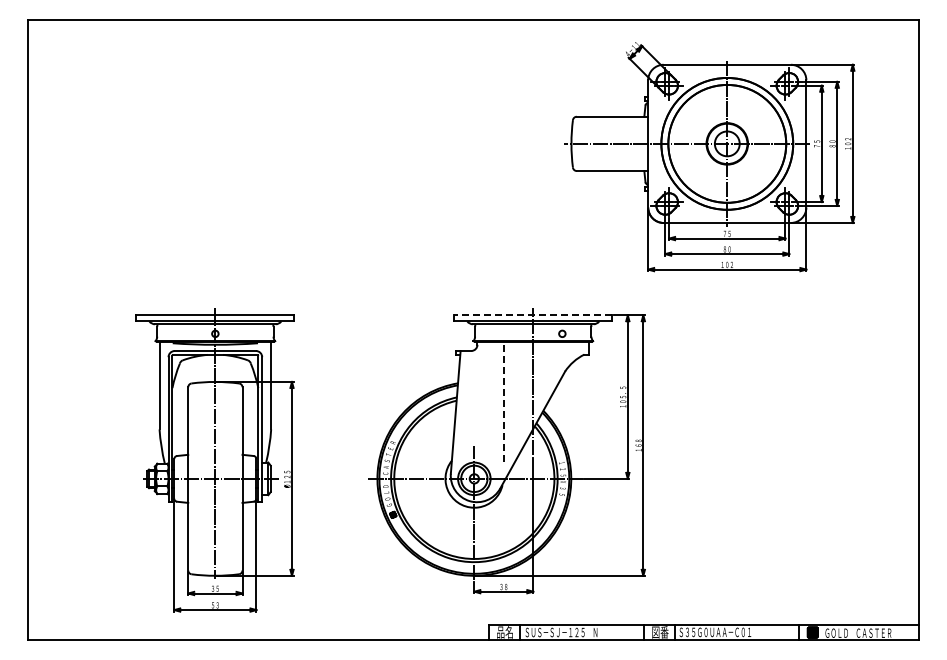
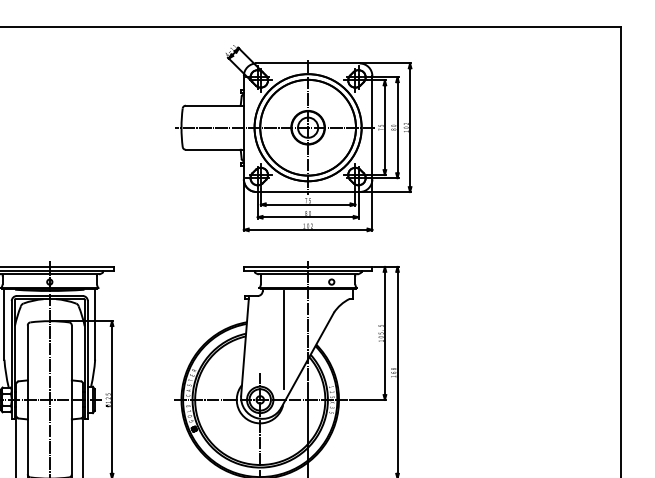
part: (709, 157) -> (293, 138), moved
line: (532, 315) -> (307, 267), dashed -> solid
line: (503, 405) -> (283, 340), dashed -> solid

